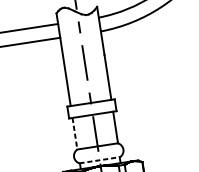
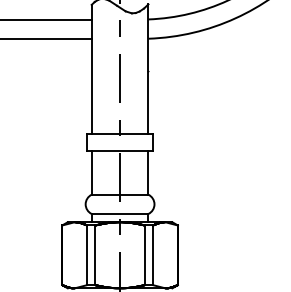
line: (74, 134) -> (91, 173), dashed -> solid
line: (100, 160) -> (120, 214), dashed -> solid

